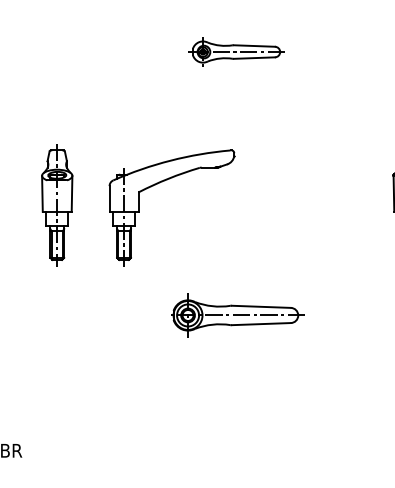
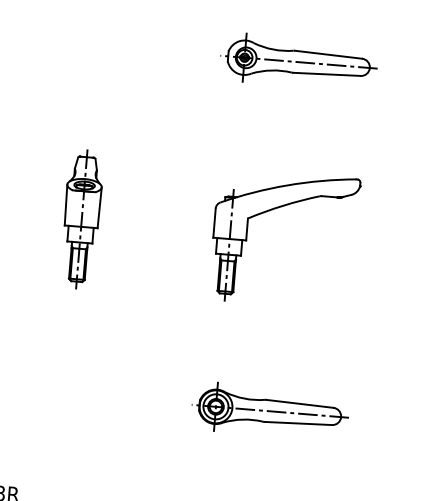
part: (237, 51) -> (300, 61), size x1.43
part: (162, 182) -> (276, 209), moved
part: (237, 315) -> (272, 411), moved

